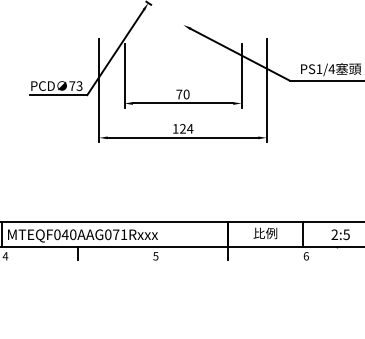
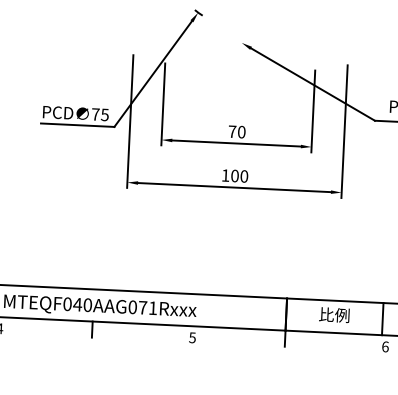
text: (79, 85) -> (104, 114), 73 -> 75
text: (186, 128) -> (239, 175), 124 -> 100

